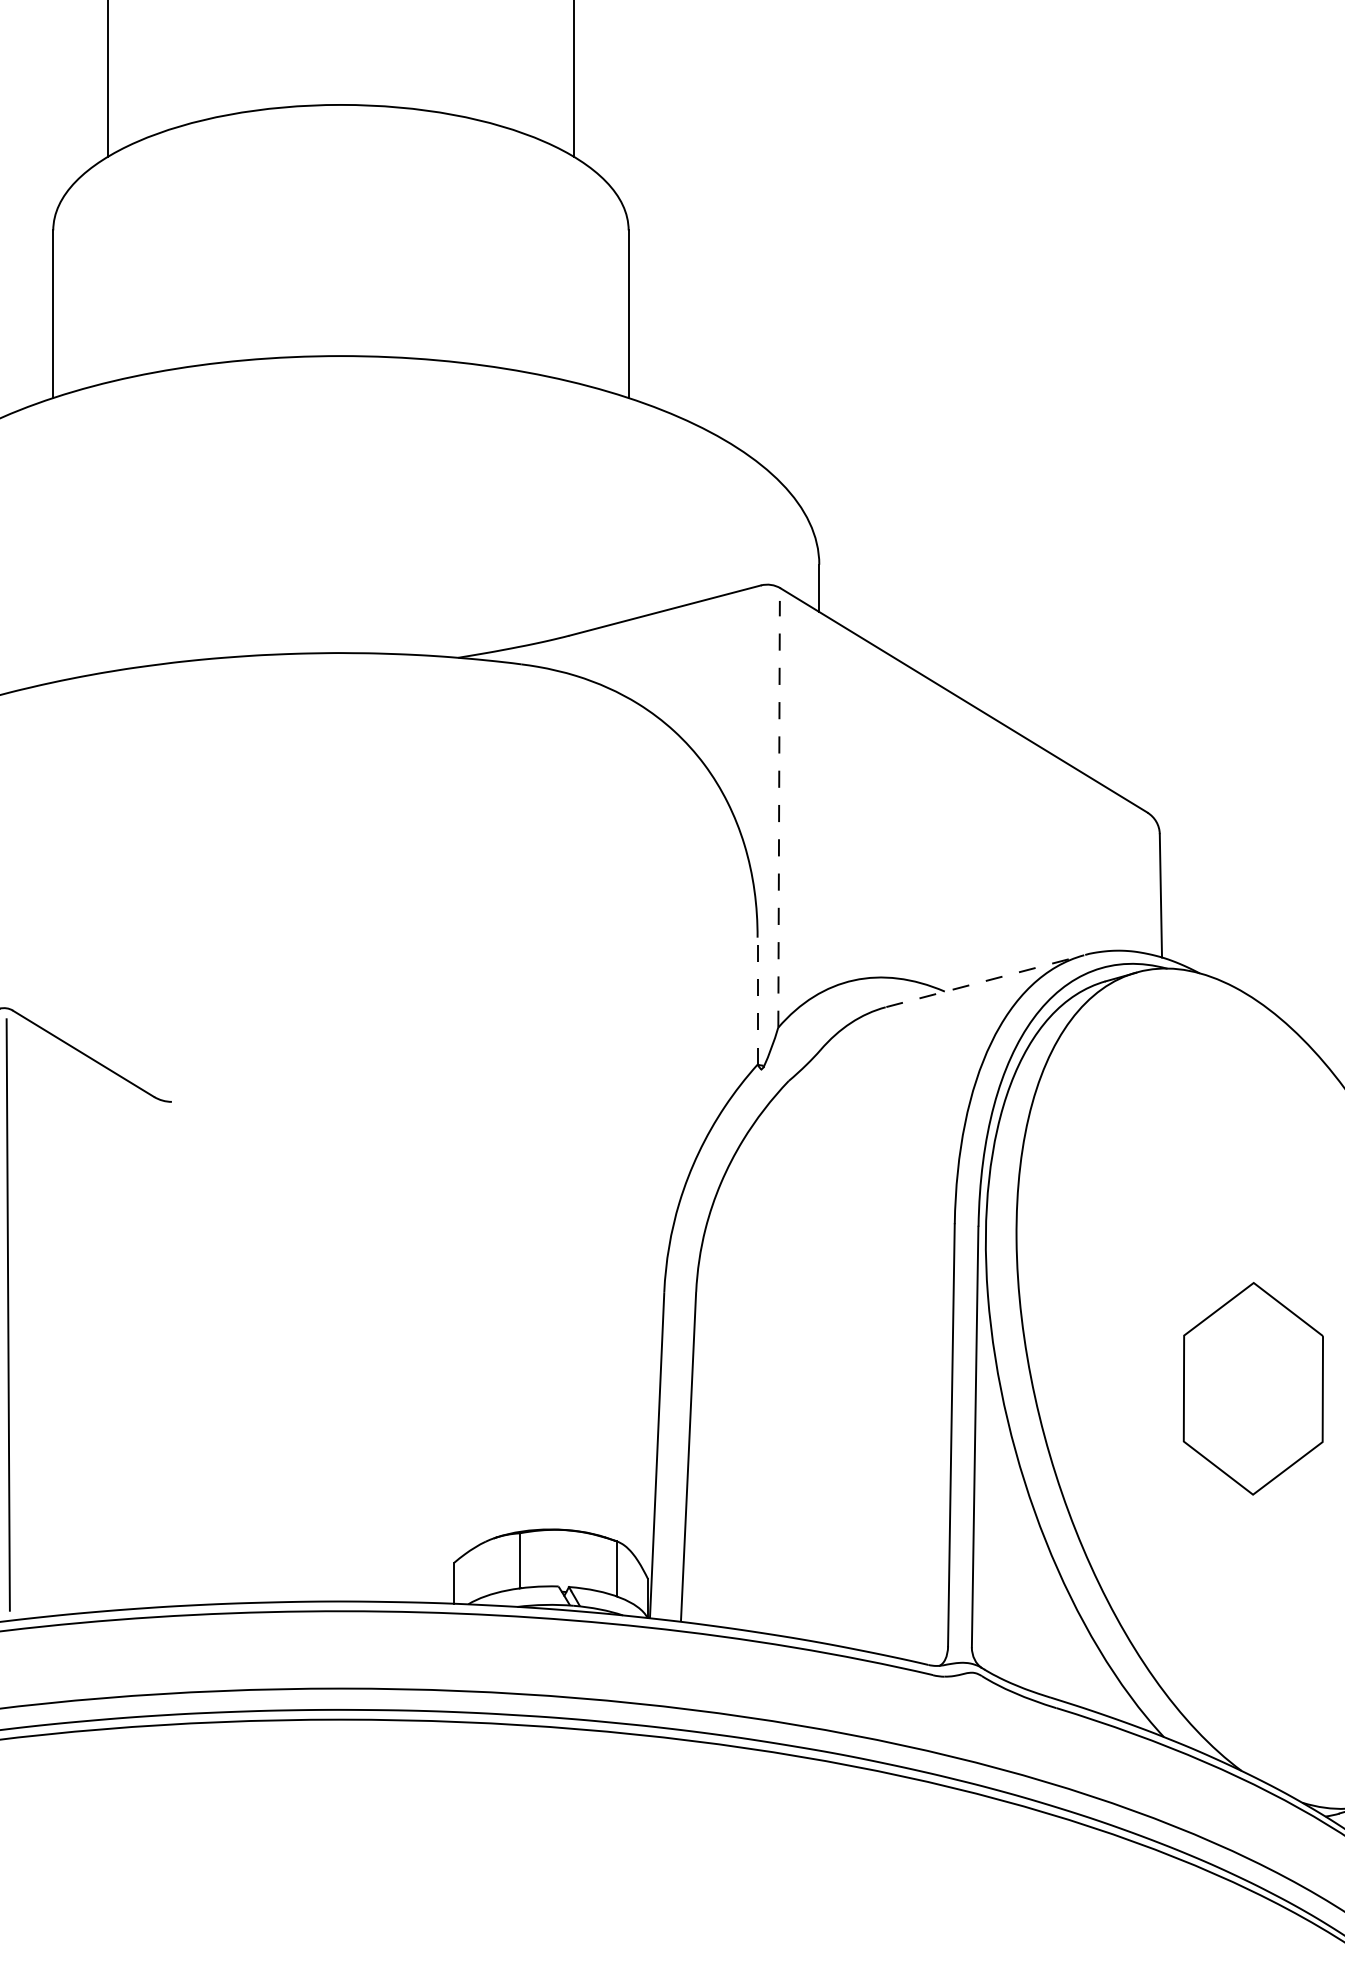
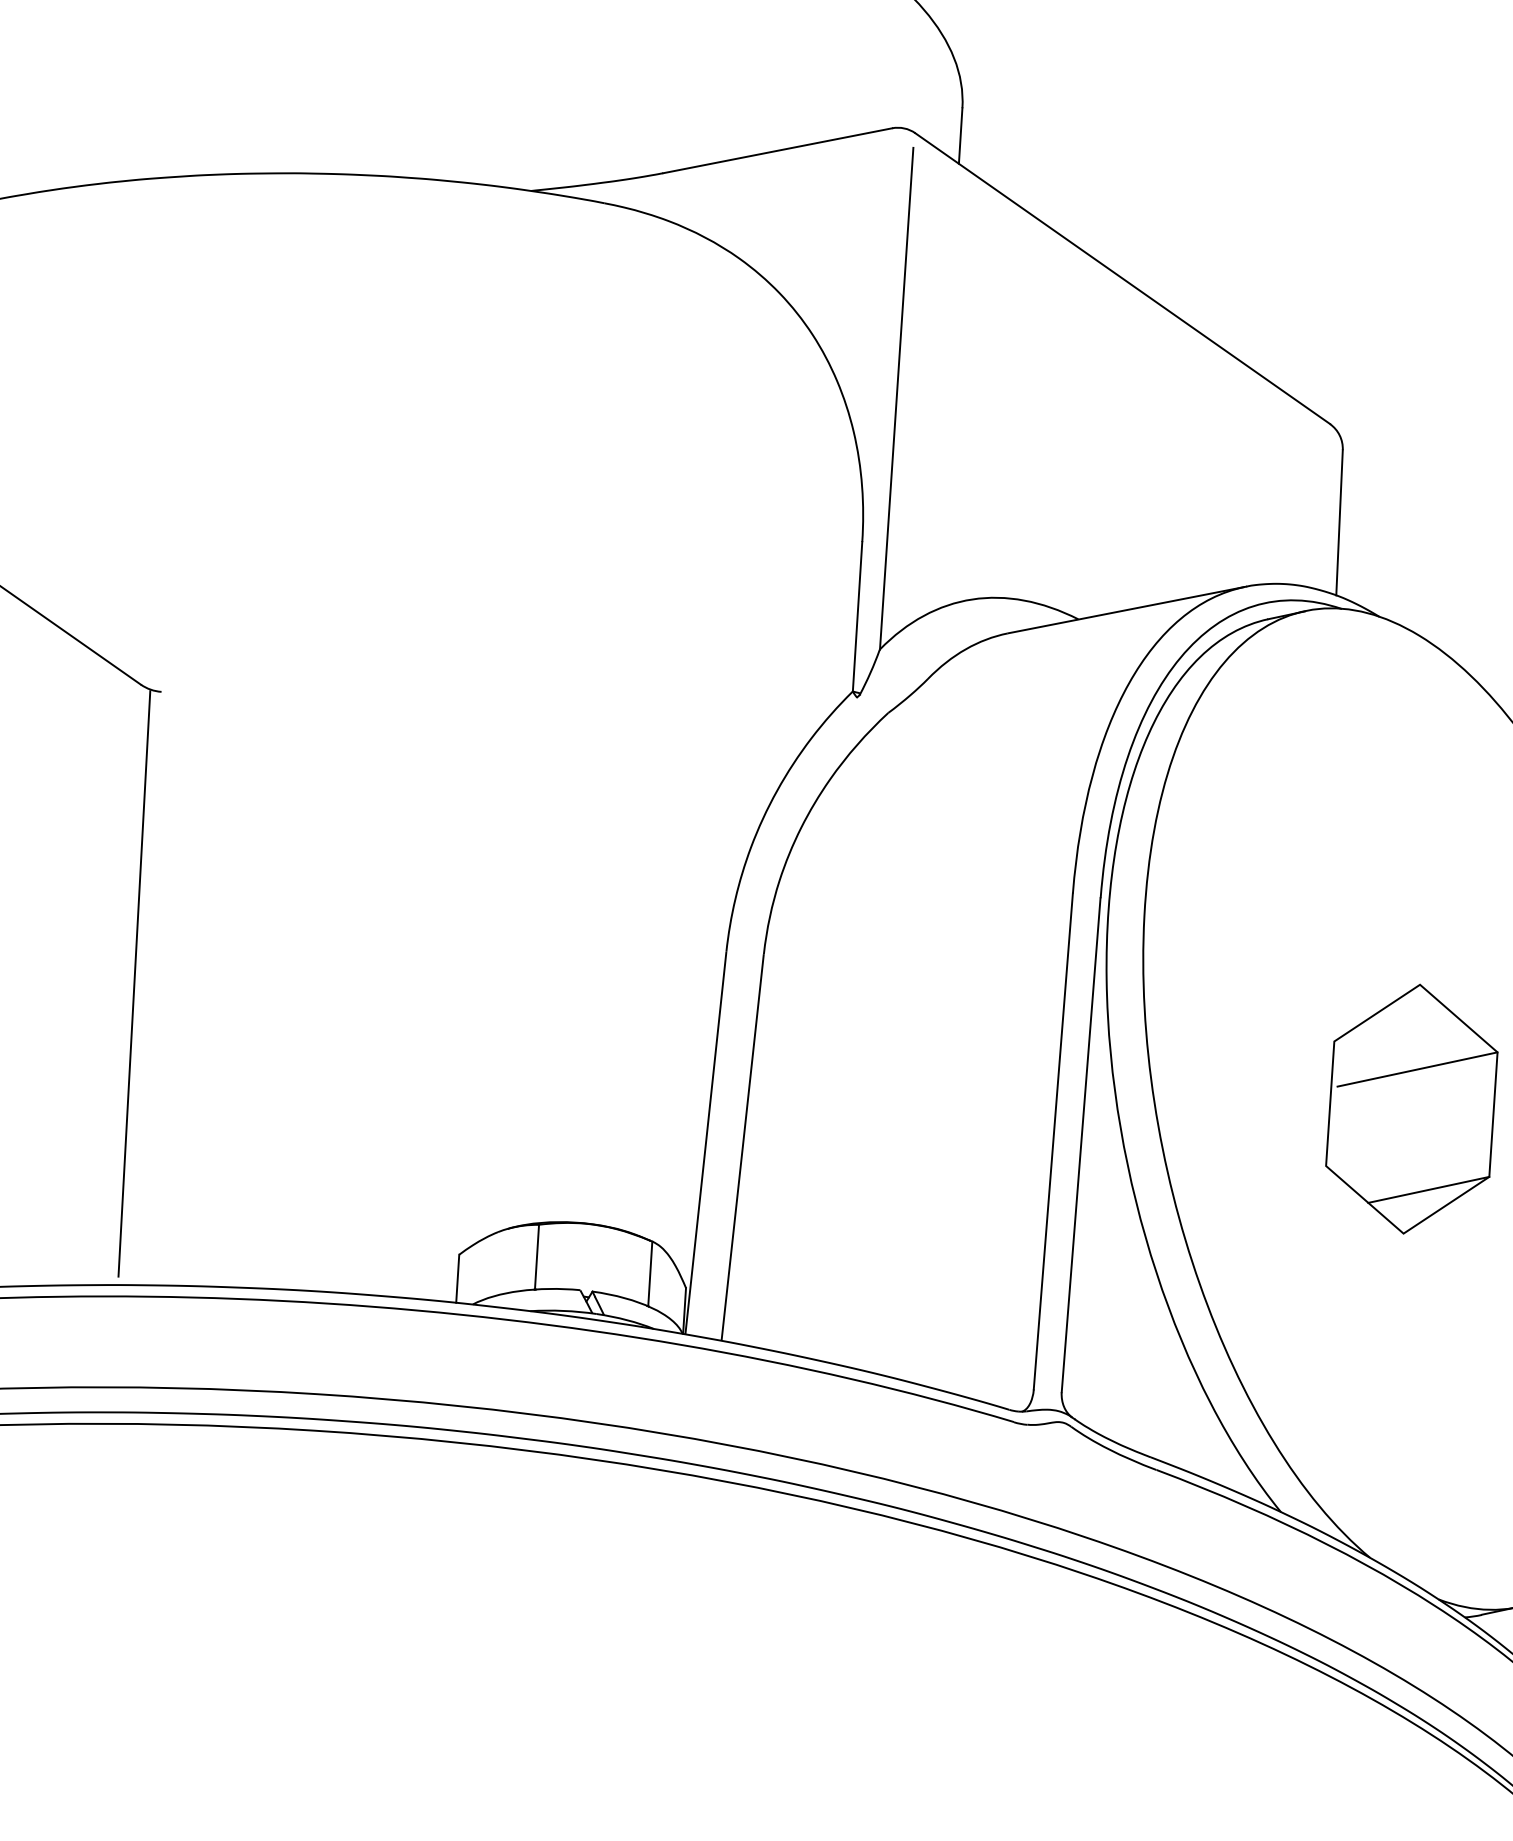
line: (779, 813) -> (897, 397), dashed -> solid
line: (985, 981) -> (1126, 610), dashed -> solid
line: (757, 1001) -> (857, 617), dashed -> solid
line: (164, 1350) -> (134, 983), added
line: (1256, 1354) -> (1418, 1069), added
line: (1271, 1456) -> (1428, 1190), added

